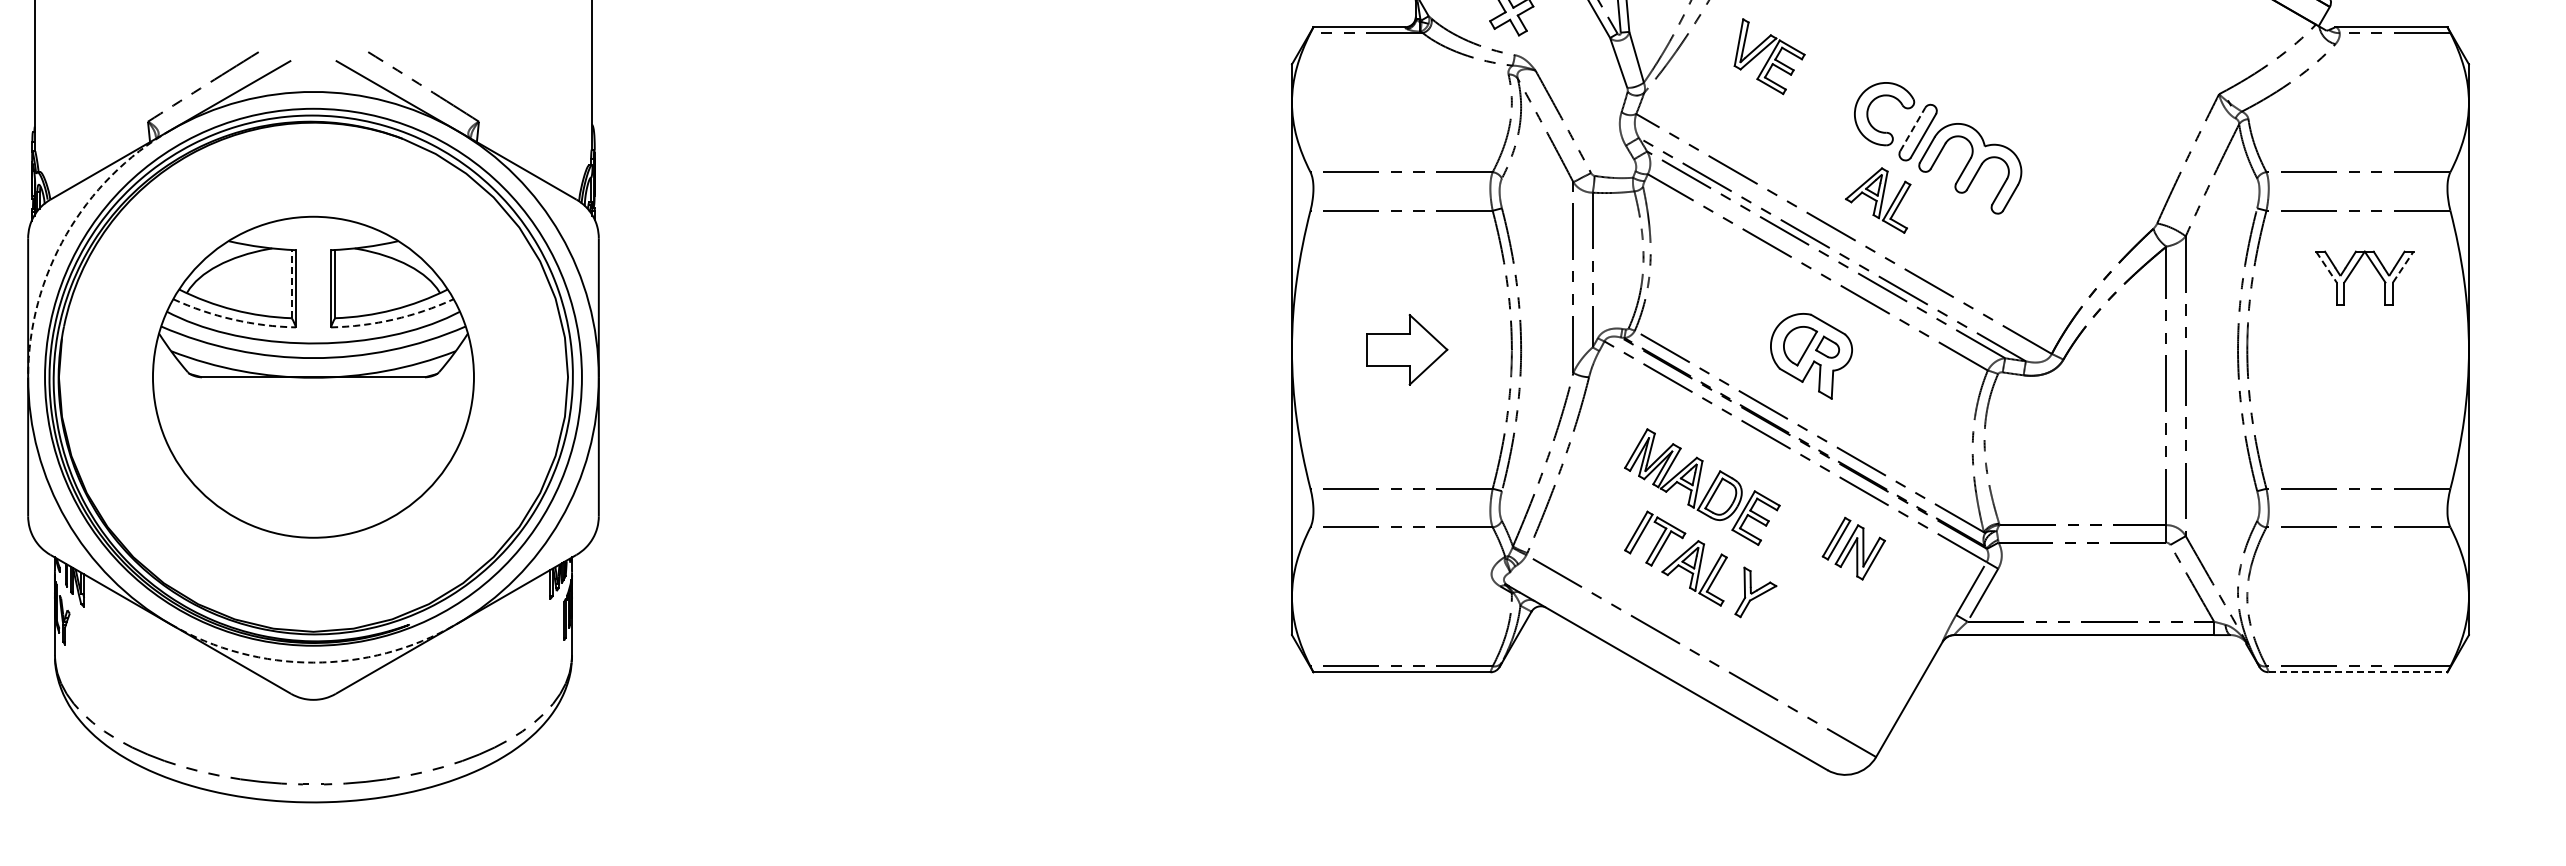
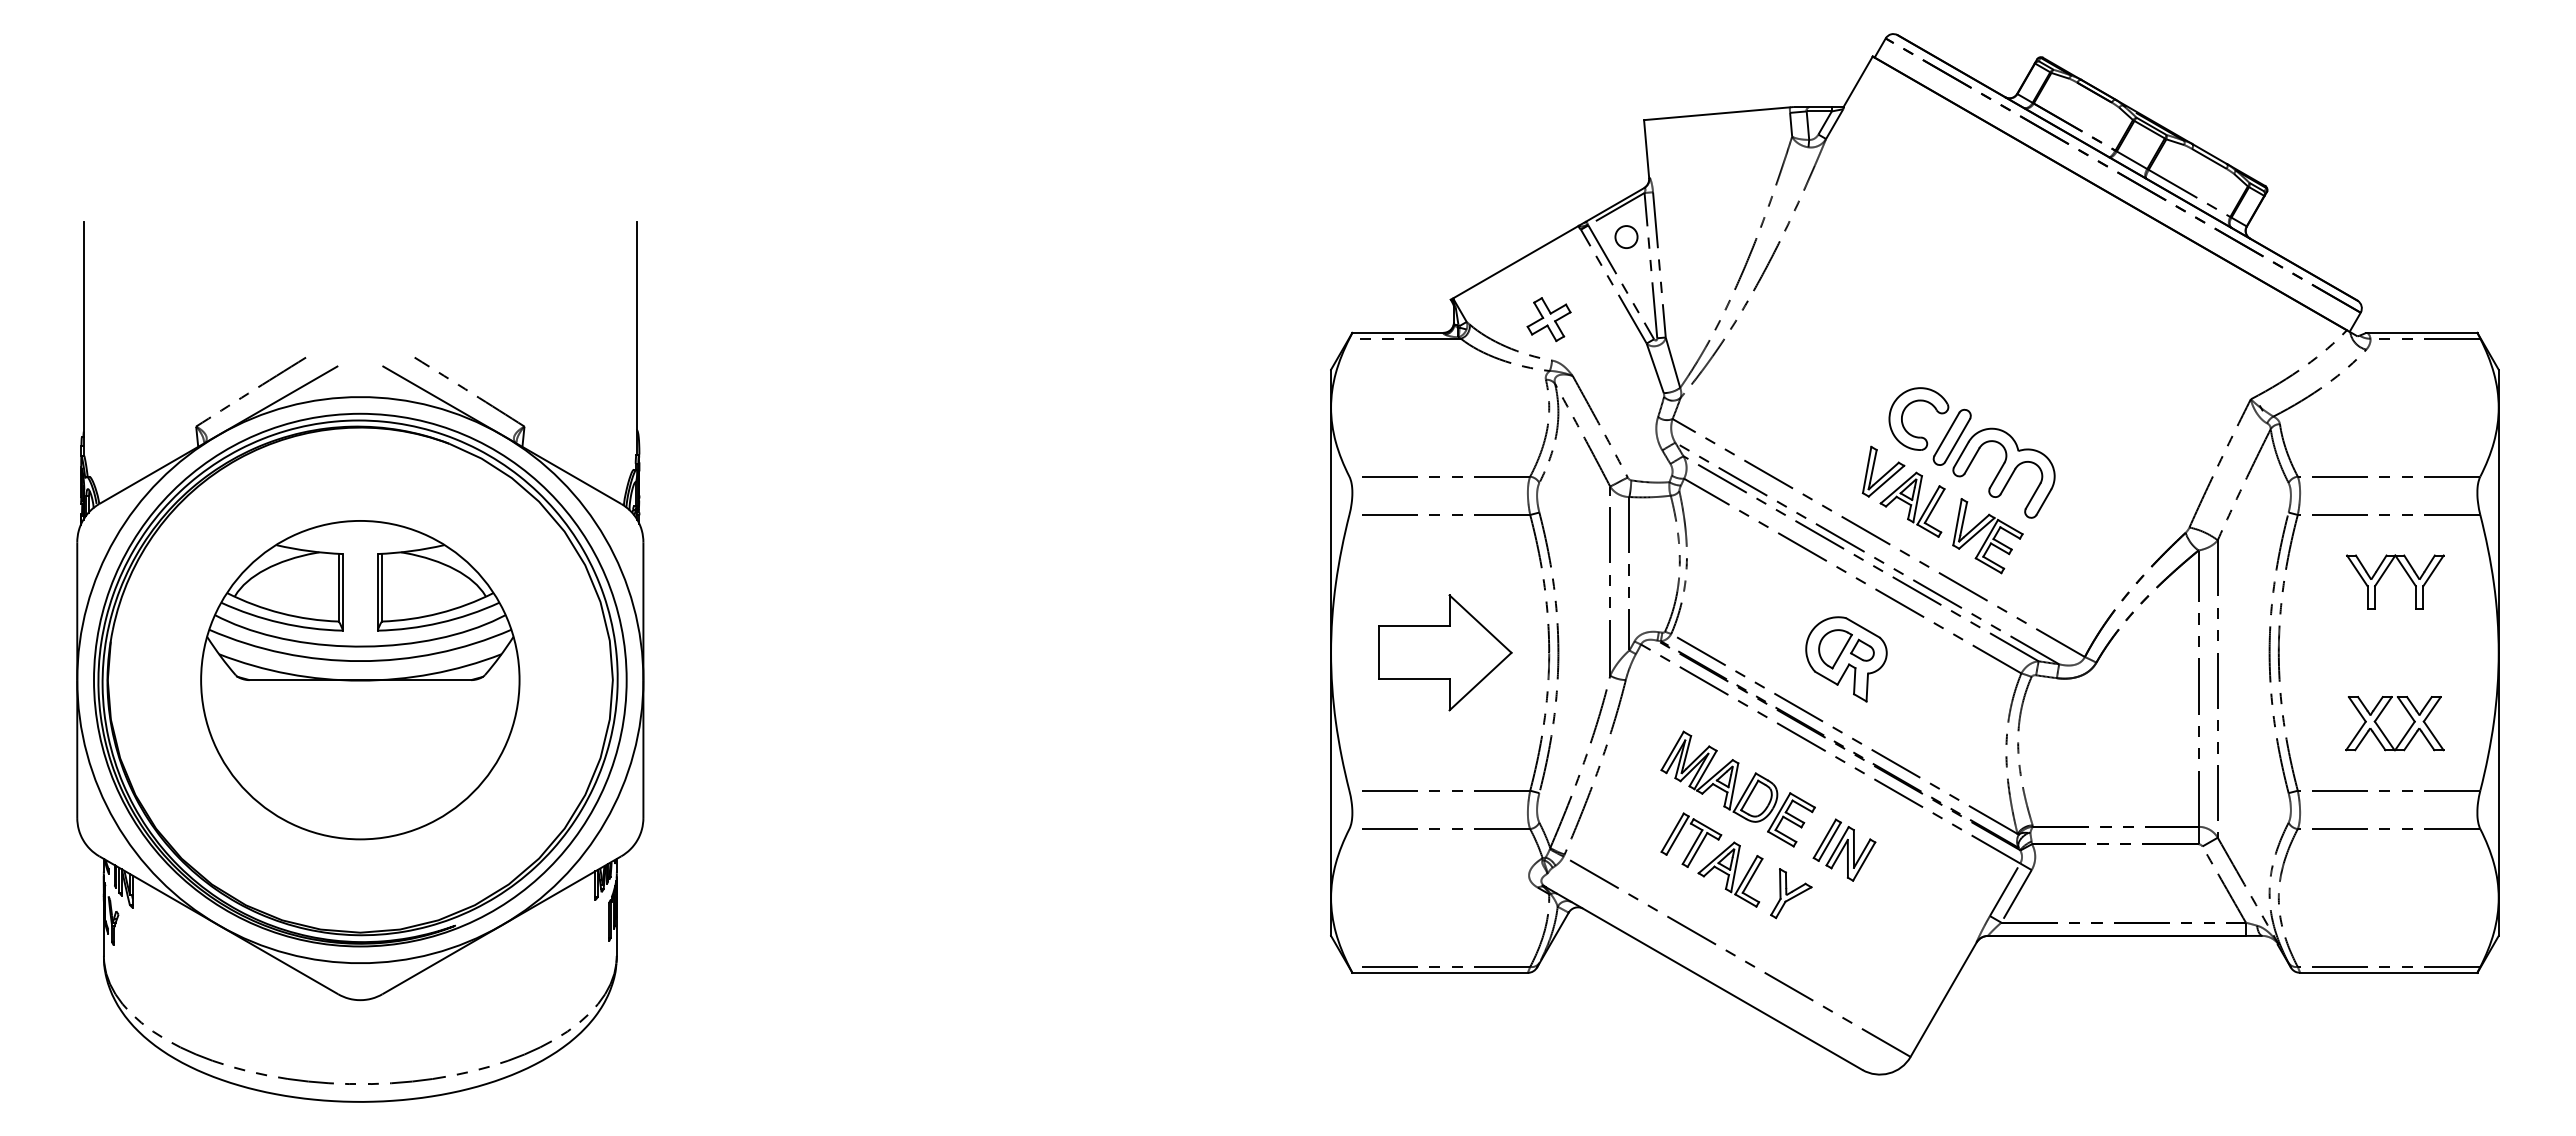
part: (1769, 57) -> (1987, 536), moved
line: (1912, 129) -> (1946, 434), dashed -> solid
part: (1848, 166) -> (1883, 471), added
arc: (66, 234) -> (115, 538), dashed -> solid
line: (2403, 266) -> (2433, 570), dashed -> solid
line: (2326, 267) -> (2357, 571), dashed -> solid
line: (291, 283) -> (338, 587), dashed -> solid
arc: (233, 319) -> (280, 622), dashed -> solid
arc: (394, 319) -> (440, 622), dashed -> solid
part: (1407, 349) -> (1445, 652), size x1.67
part: (2351, 428) -> (2382, 730), added
part: (1853, 547) -> (1844, 849), moved
arc: (313, 662) -> (360, 963), dashed -> solid
line: (2357, 671) -> (2388, 972), dashed -> solid

